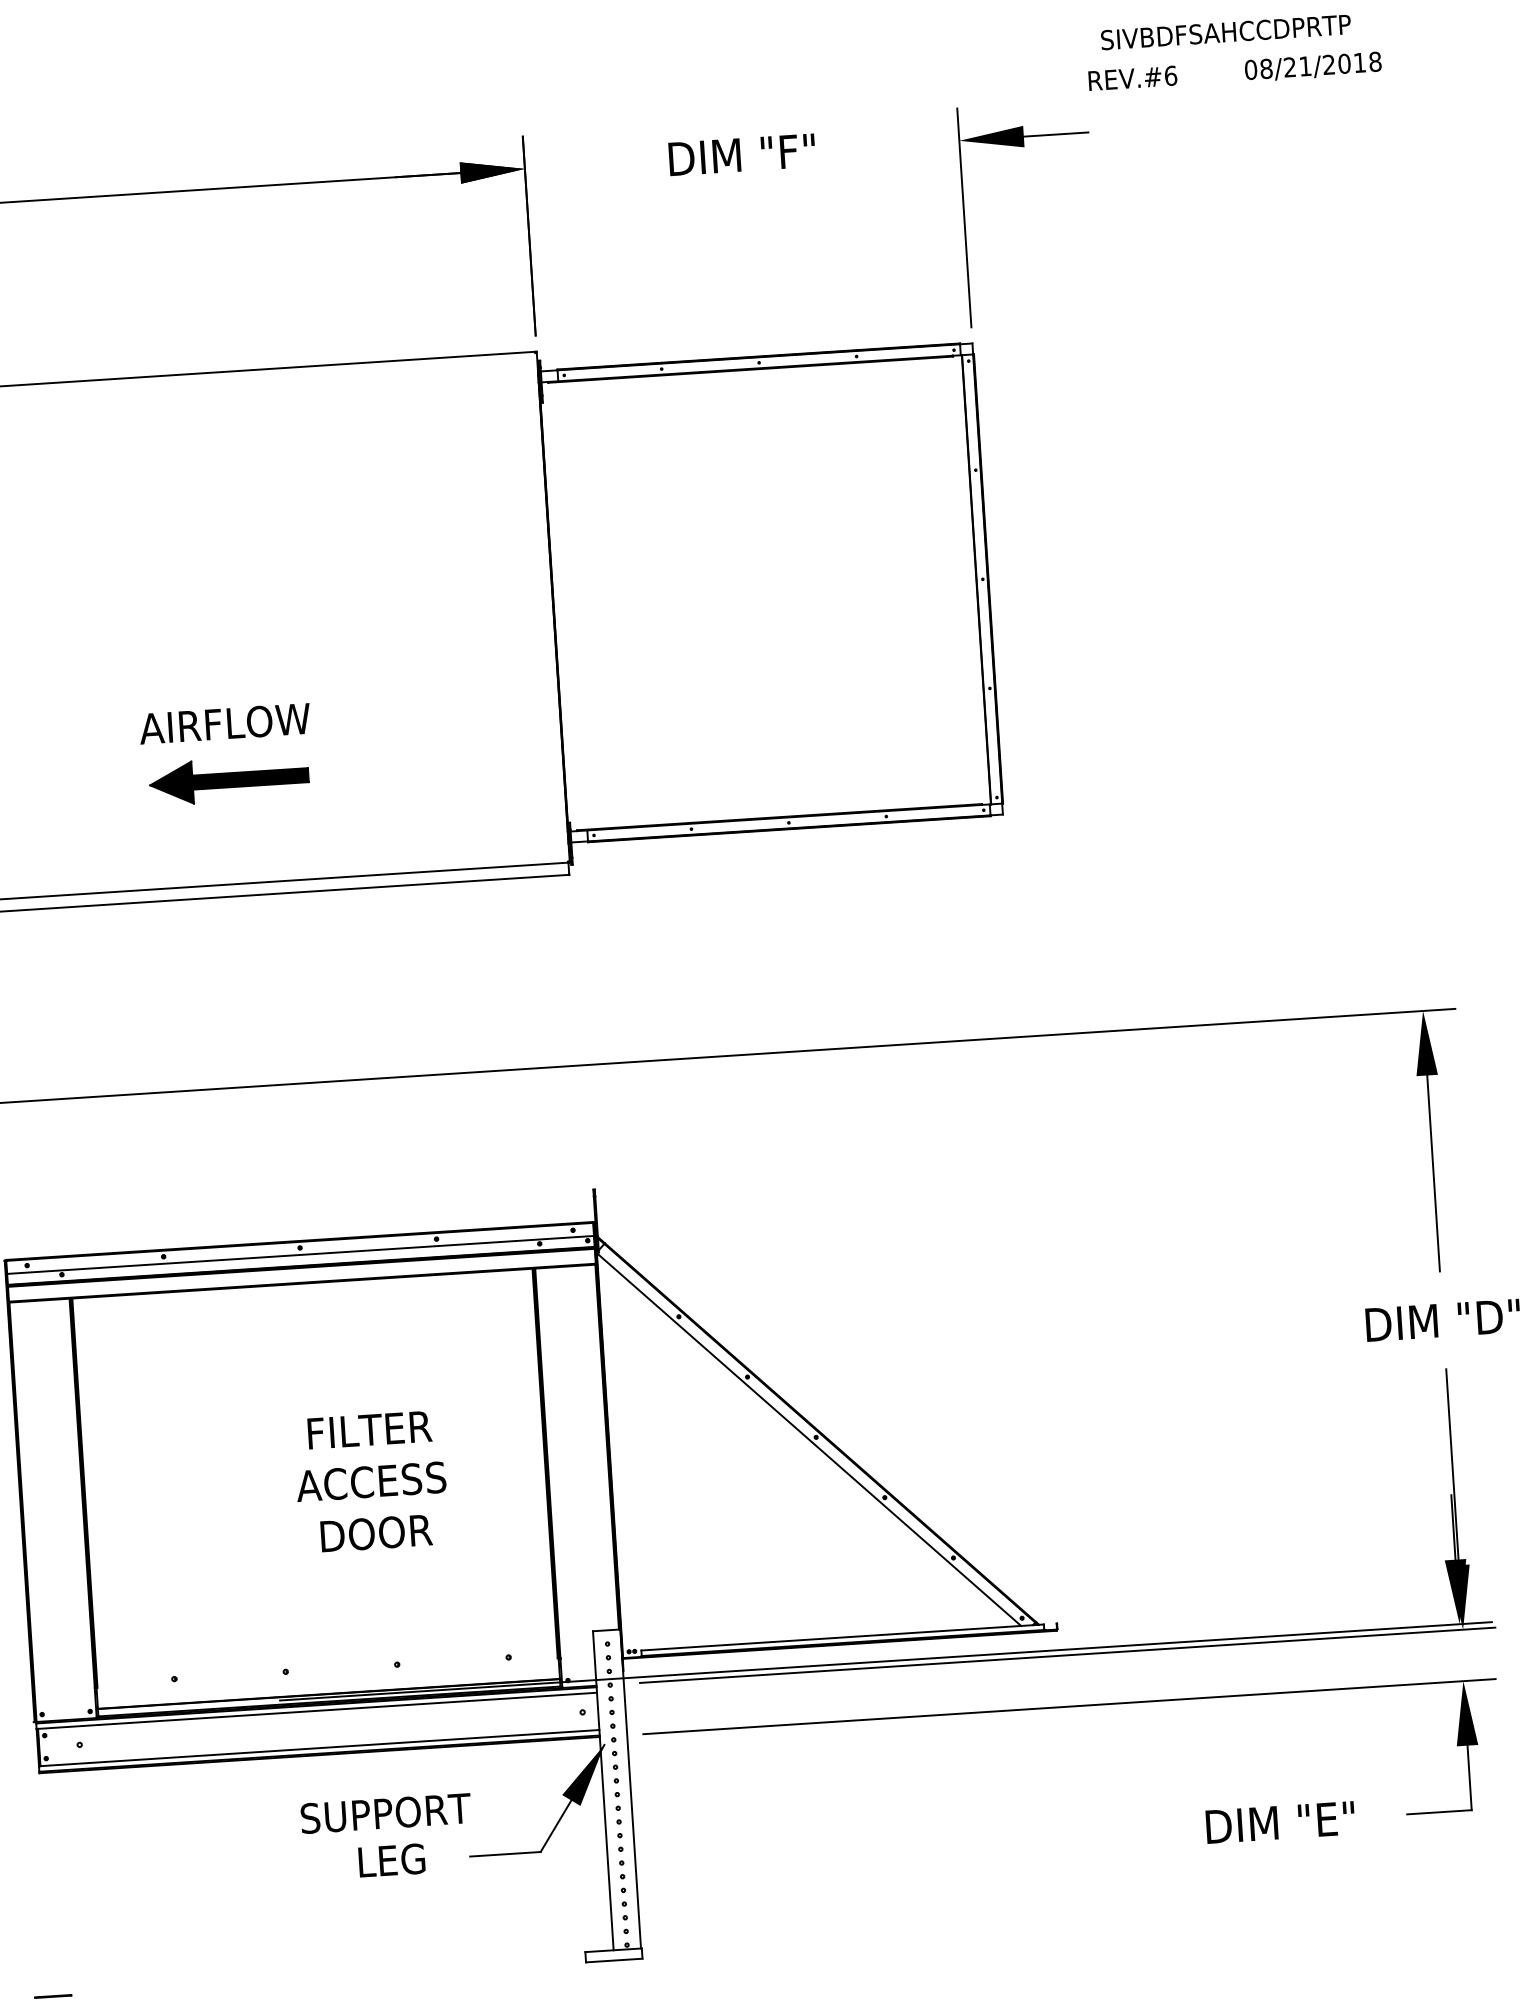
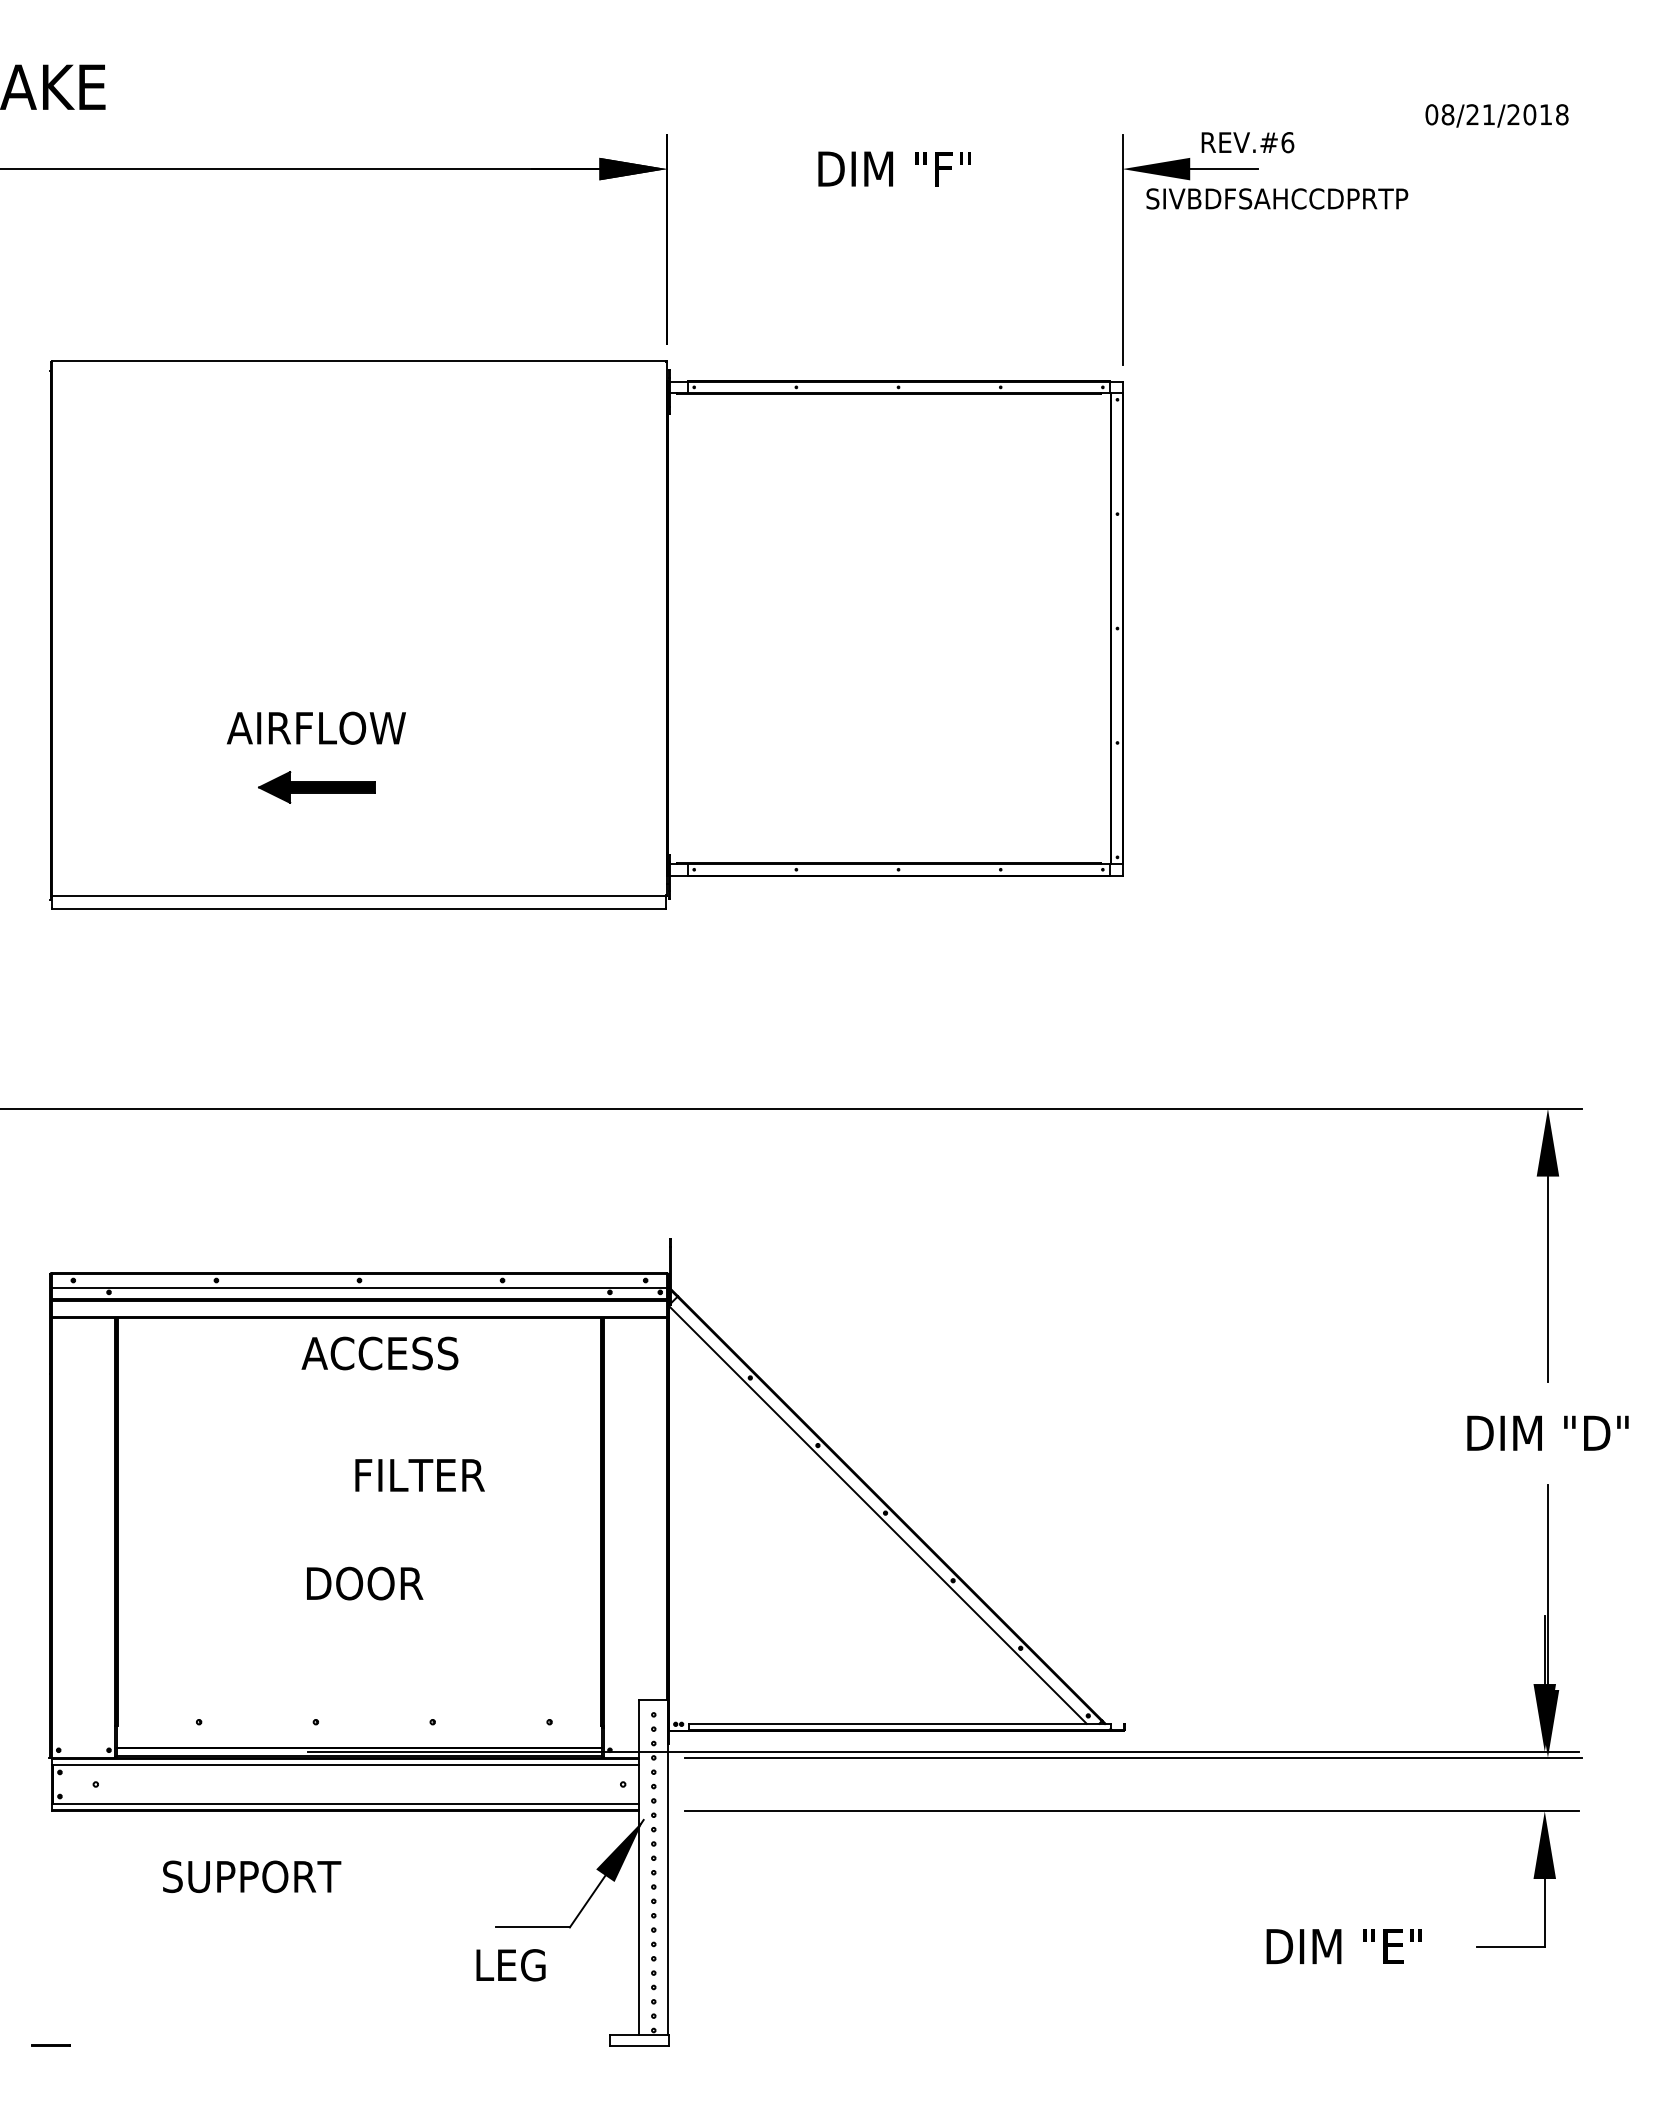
text: (1226, 31) -> (1277, 198), moved
text: (1132, 78) -> (1247, 142), moved
part: (228, 780) -> (316, 787), size x0.7
text: (370, 1481) -> (379, 1353), moved
text: (376, 1533) -> (365, 1583), moved
text: (386, 1813) -> (252, 1876), moved
text: (391, 1860) -> (510, 1965), moved

